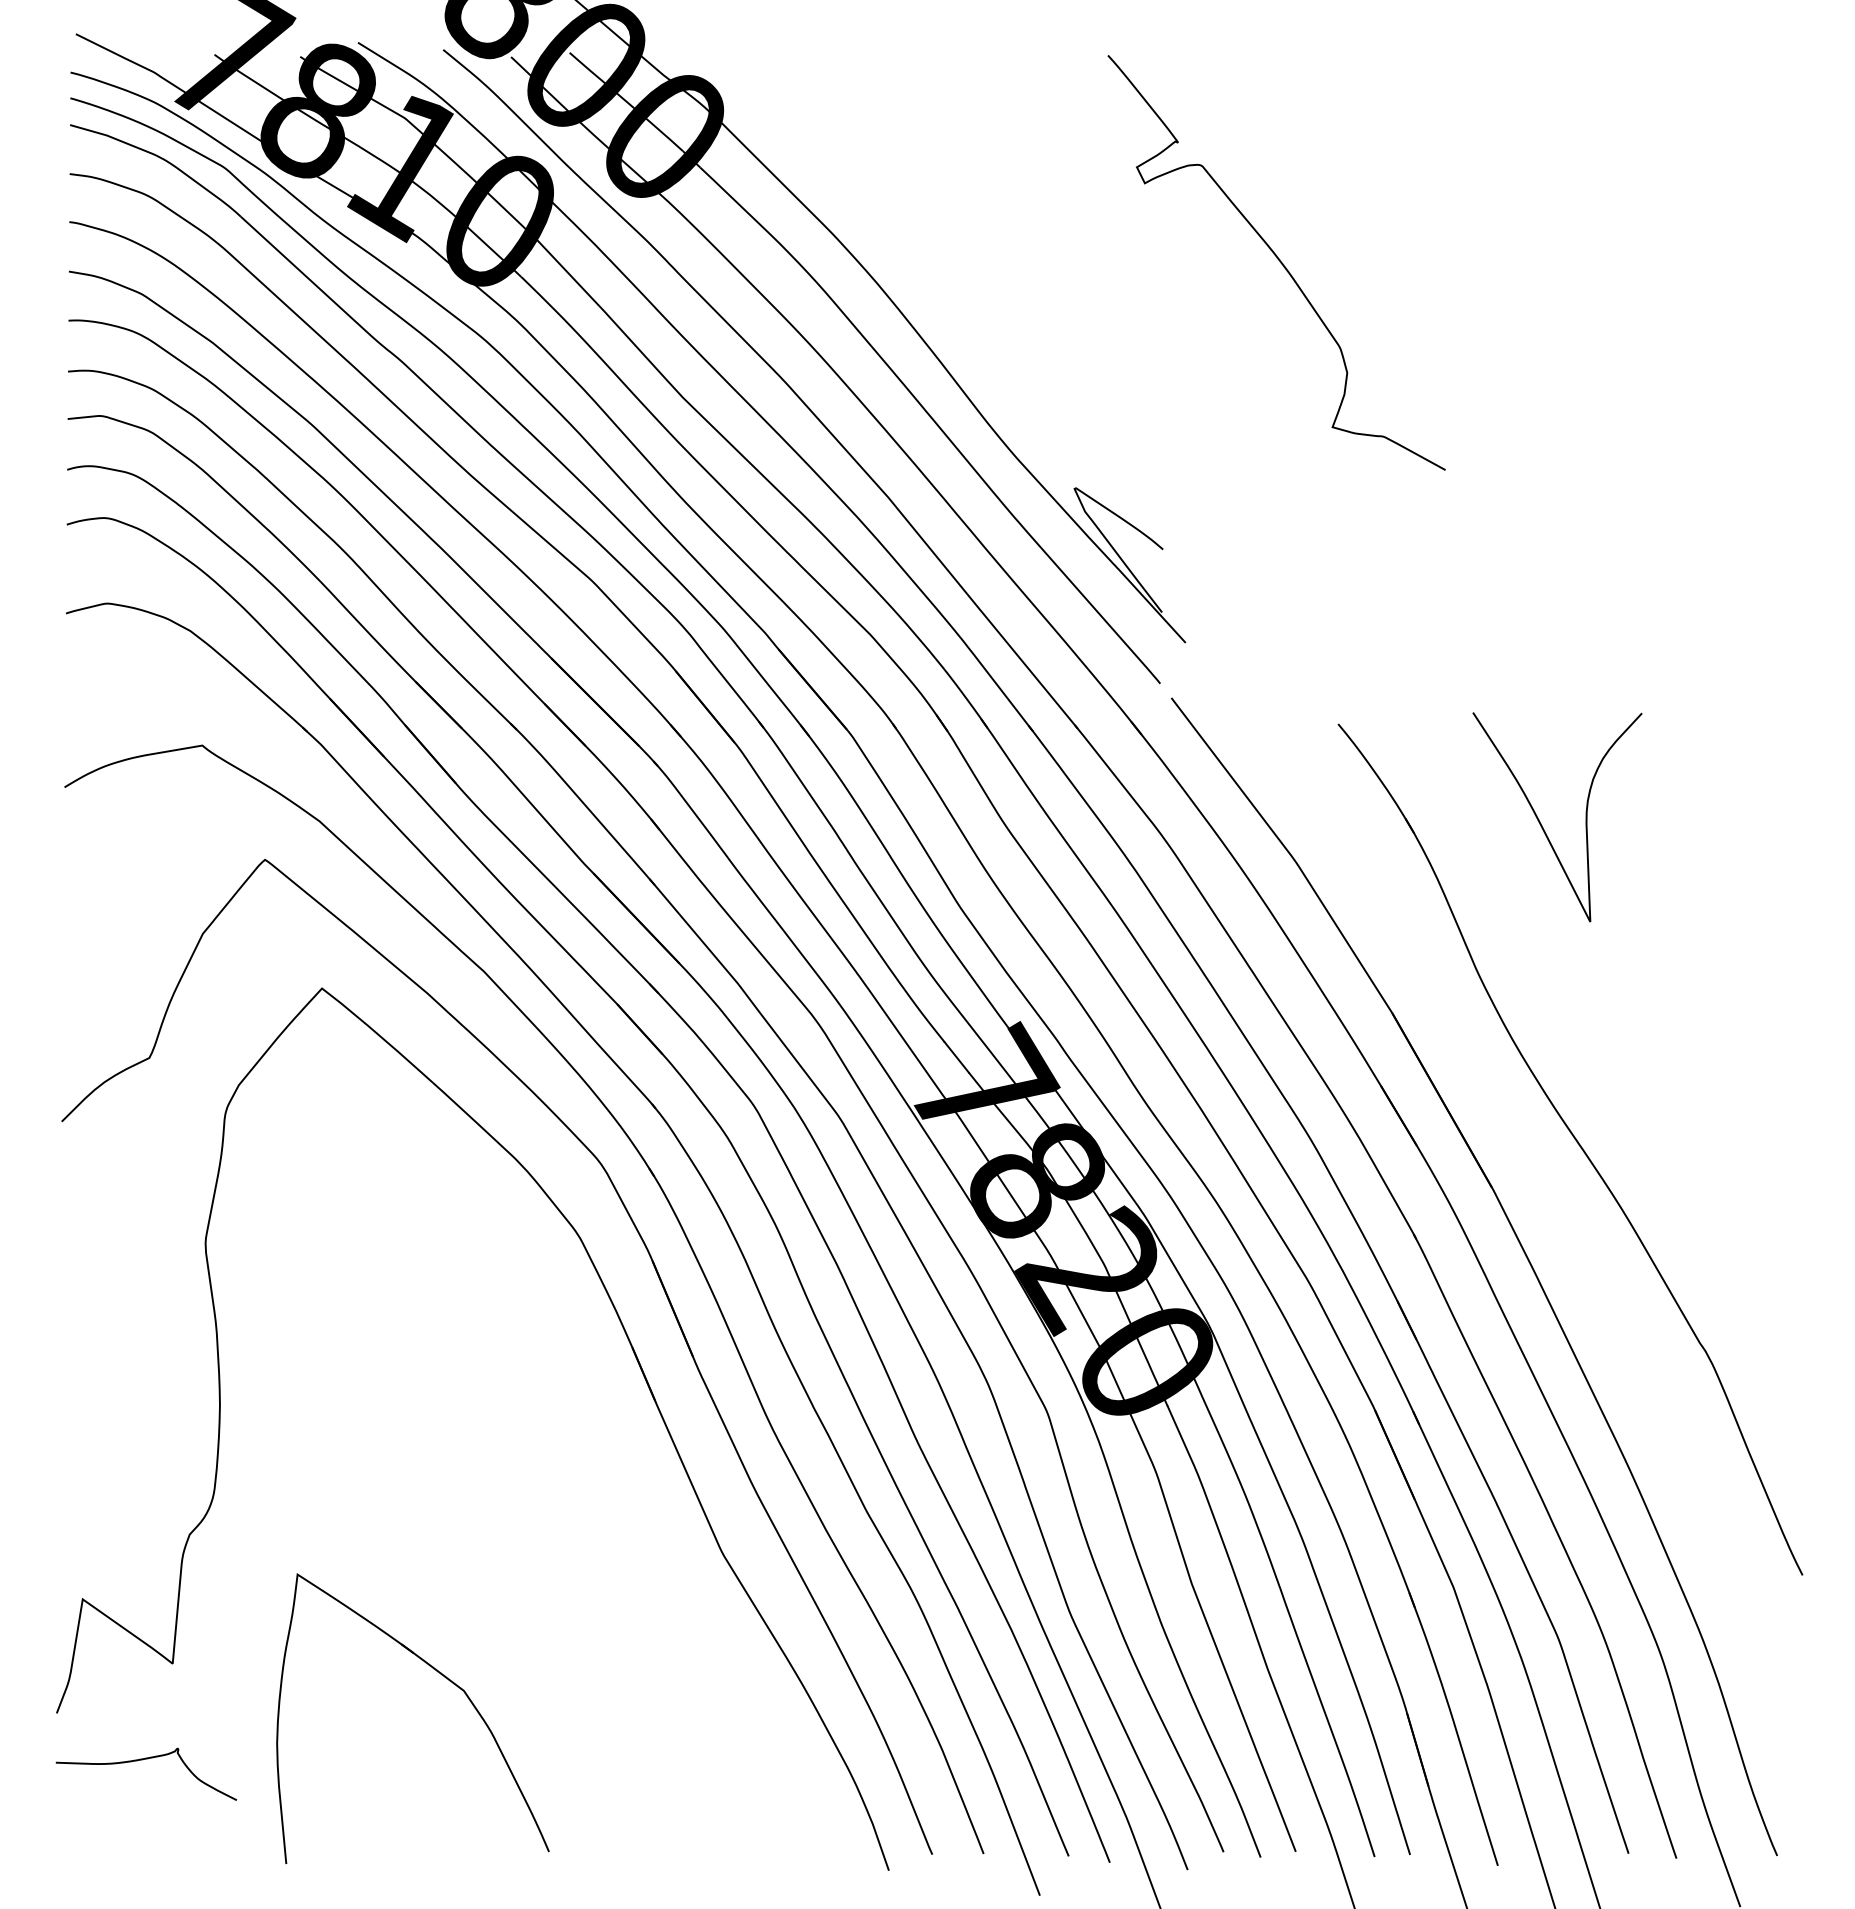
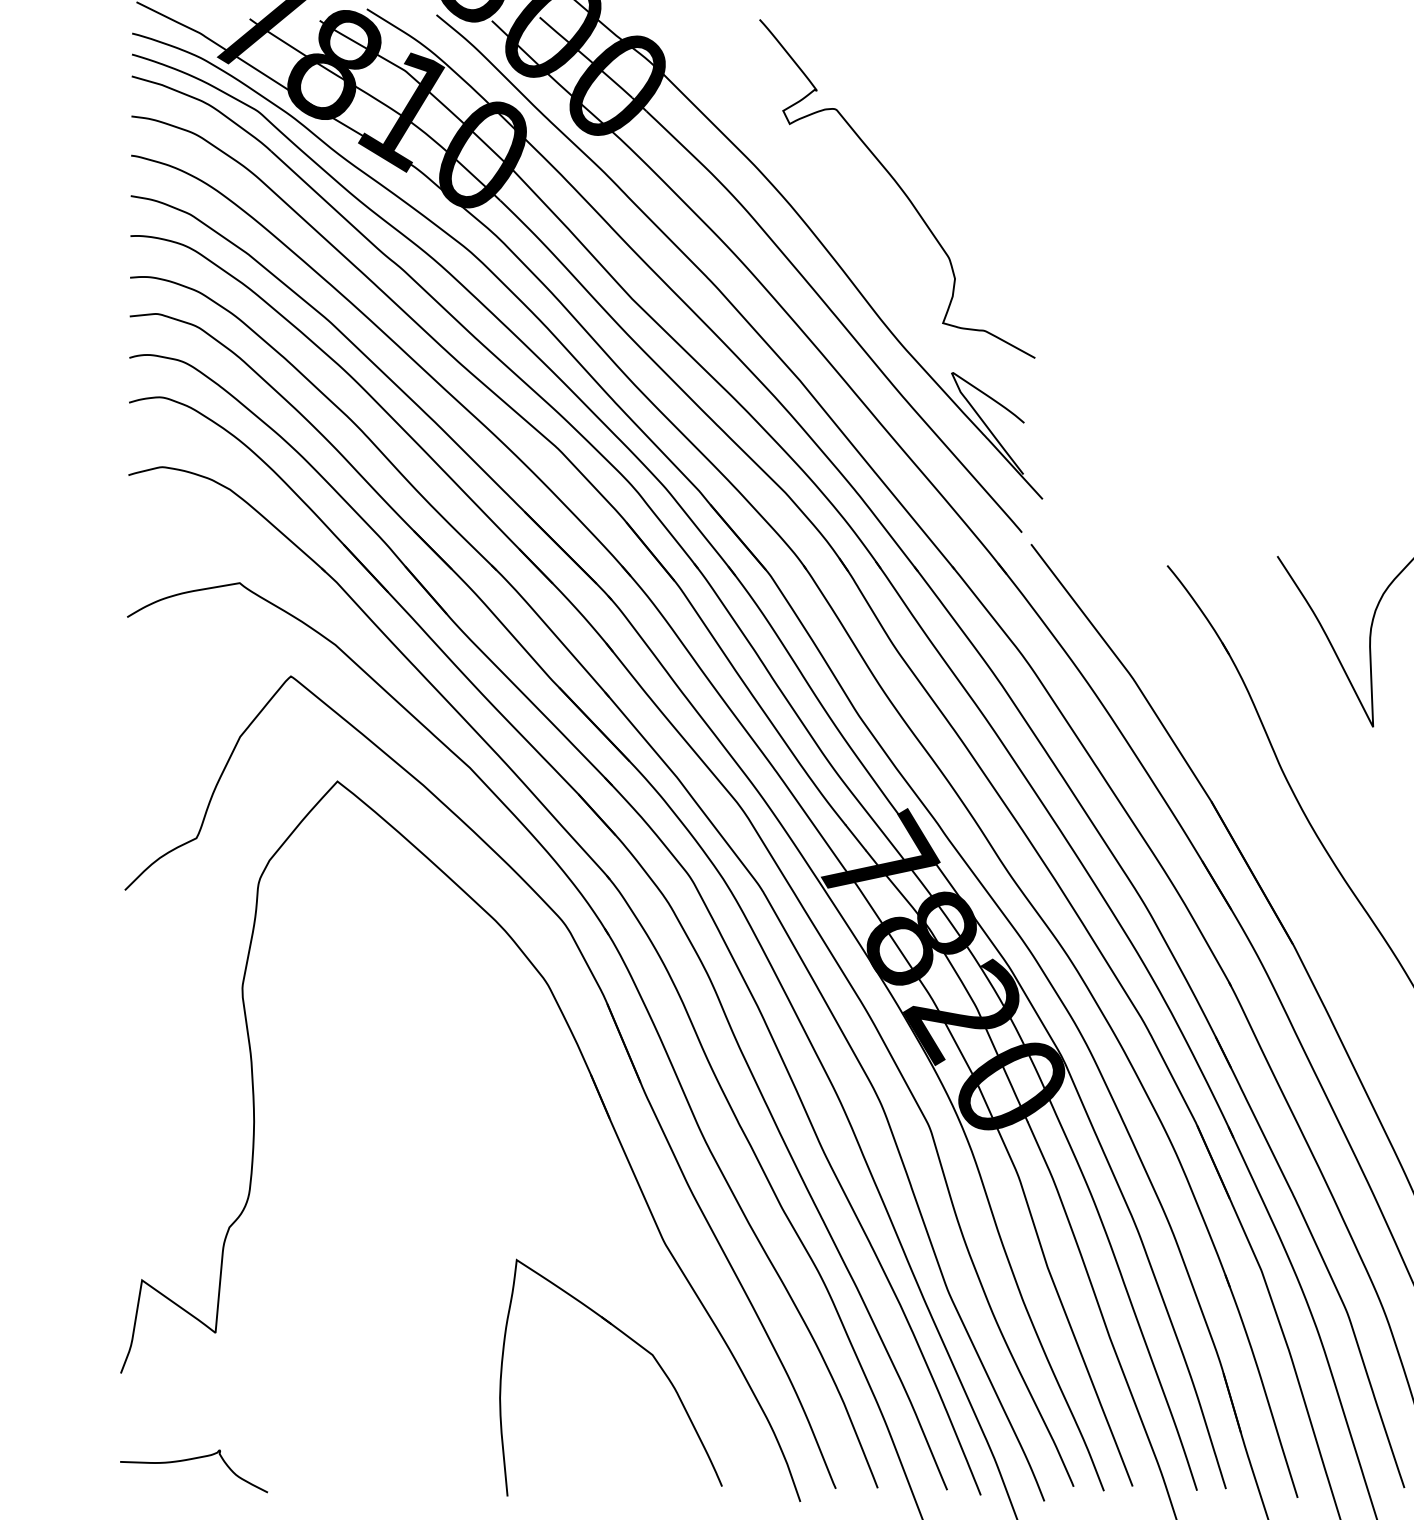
curve: (1278, 260) -> (898, 187), moved
part: (445, 1678) -> (637, 1344), moved
curve: (142, 1760) -> (190, 1460), moved

